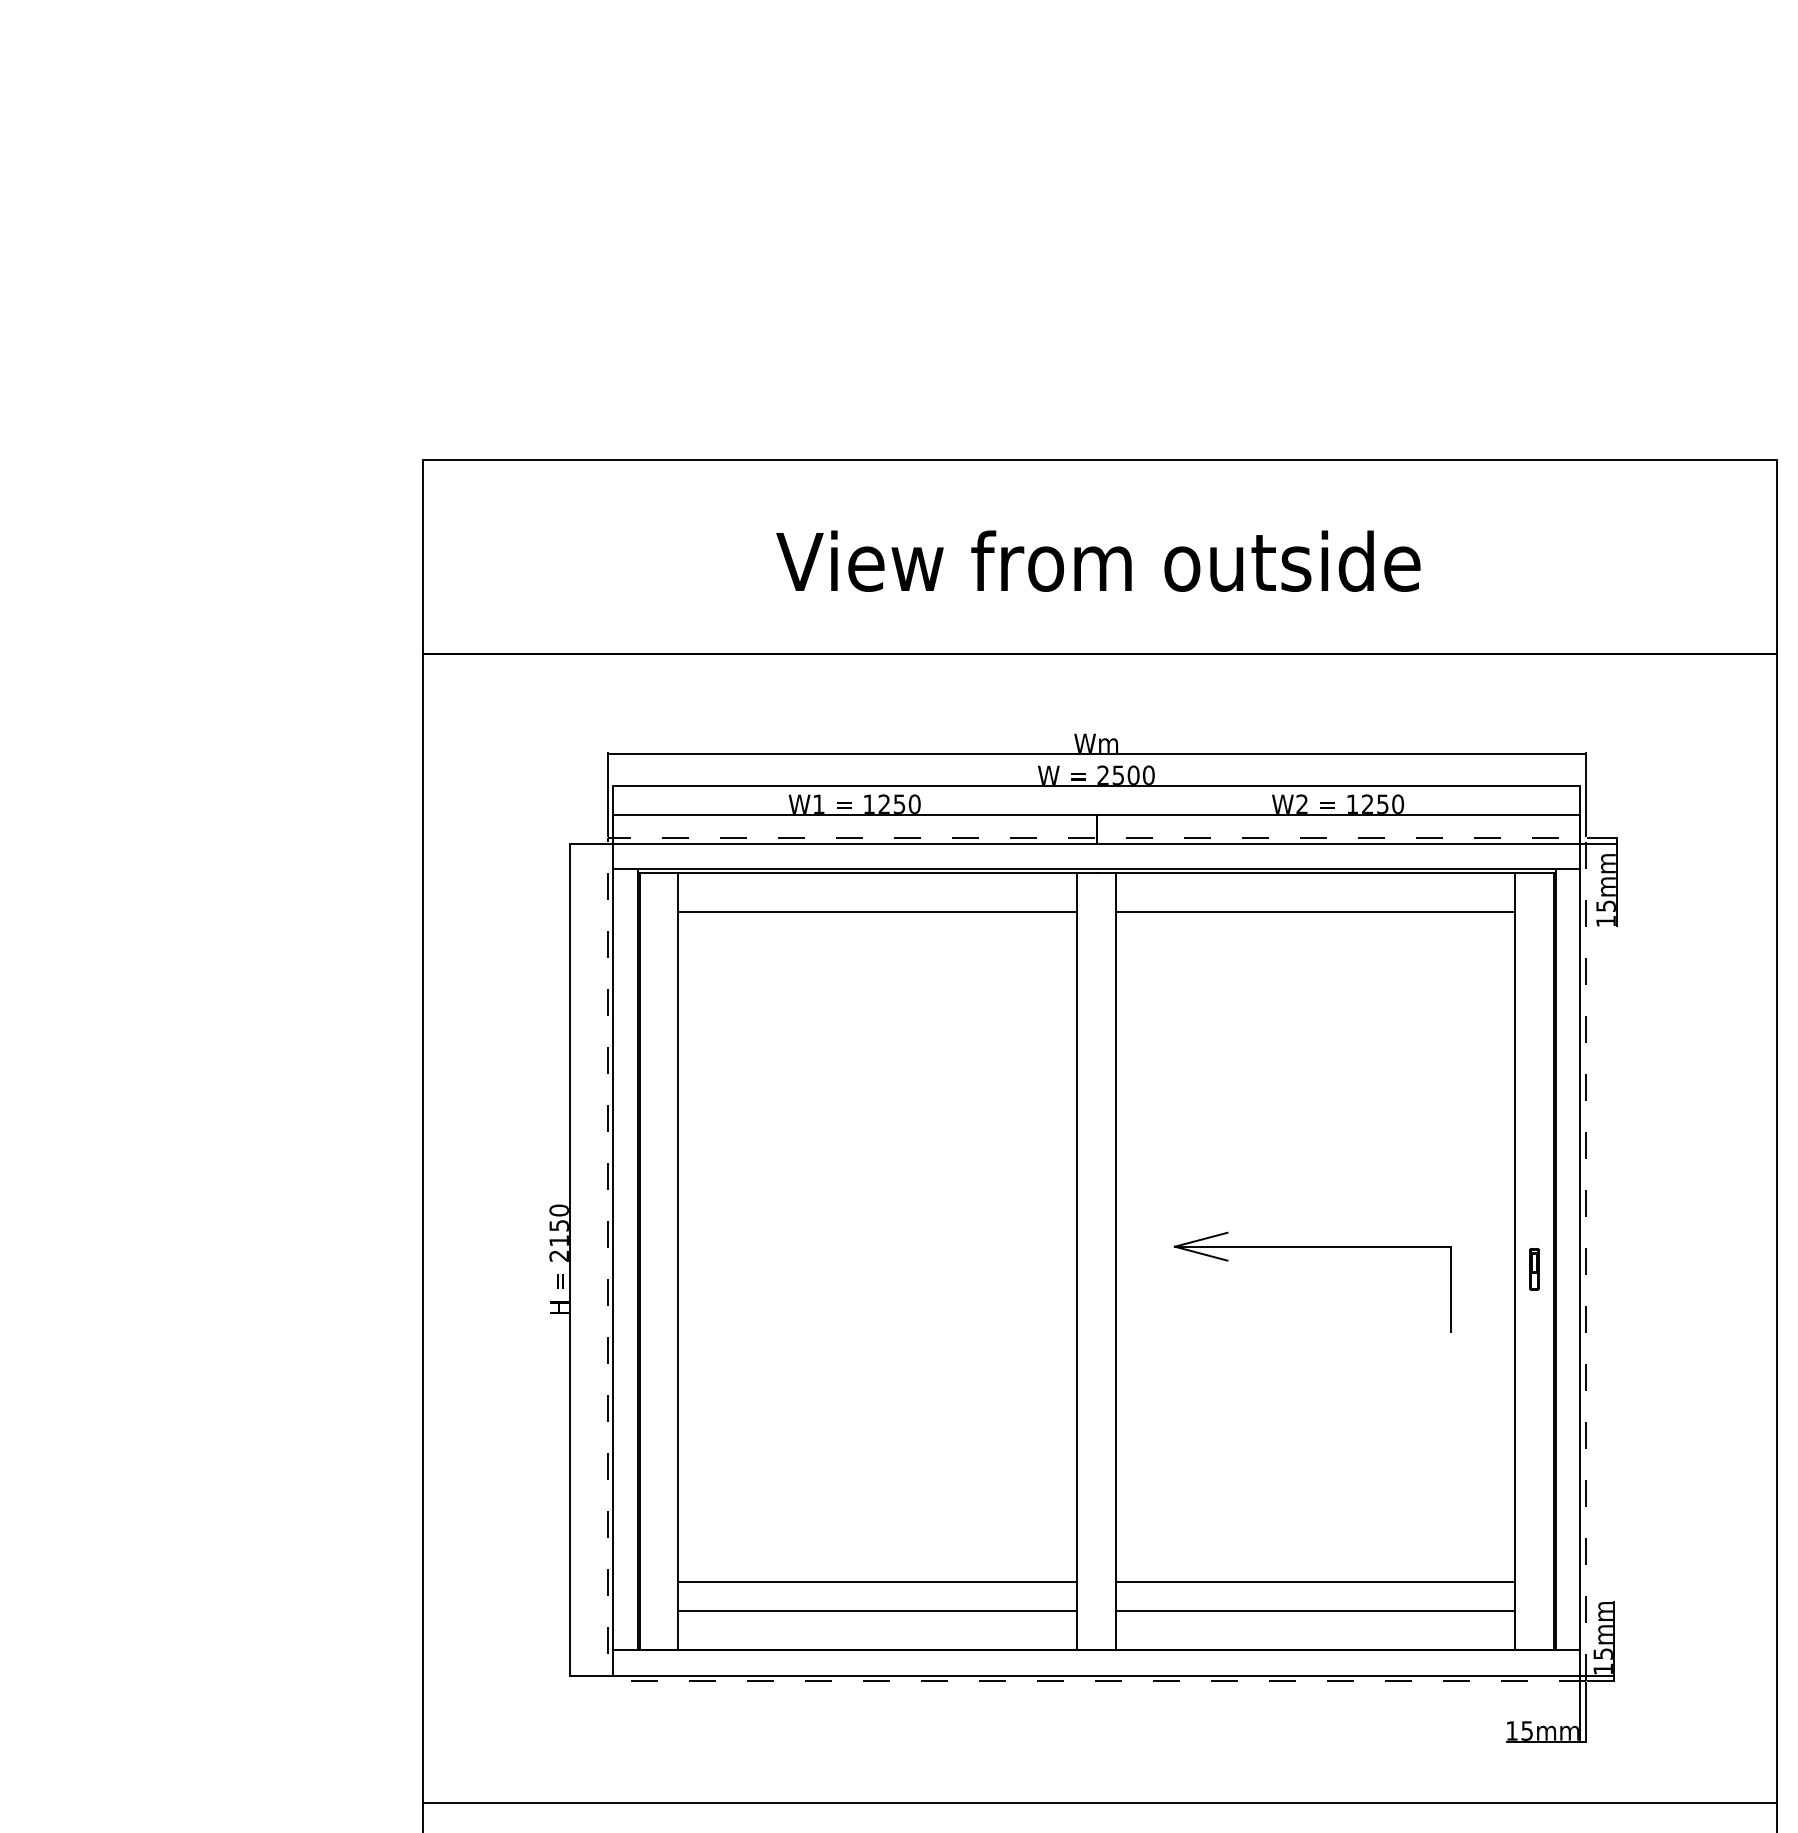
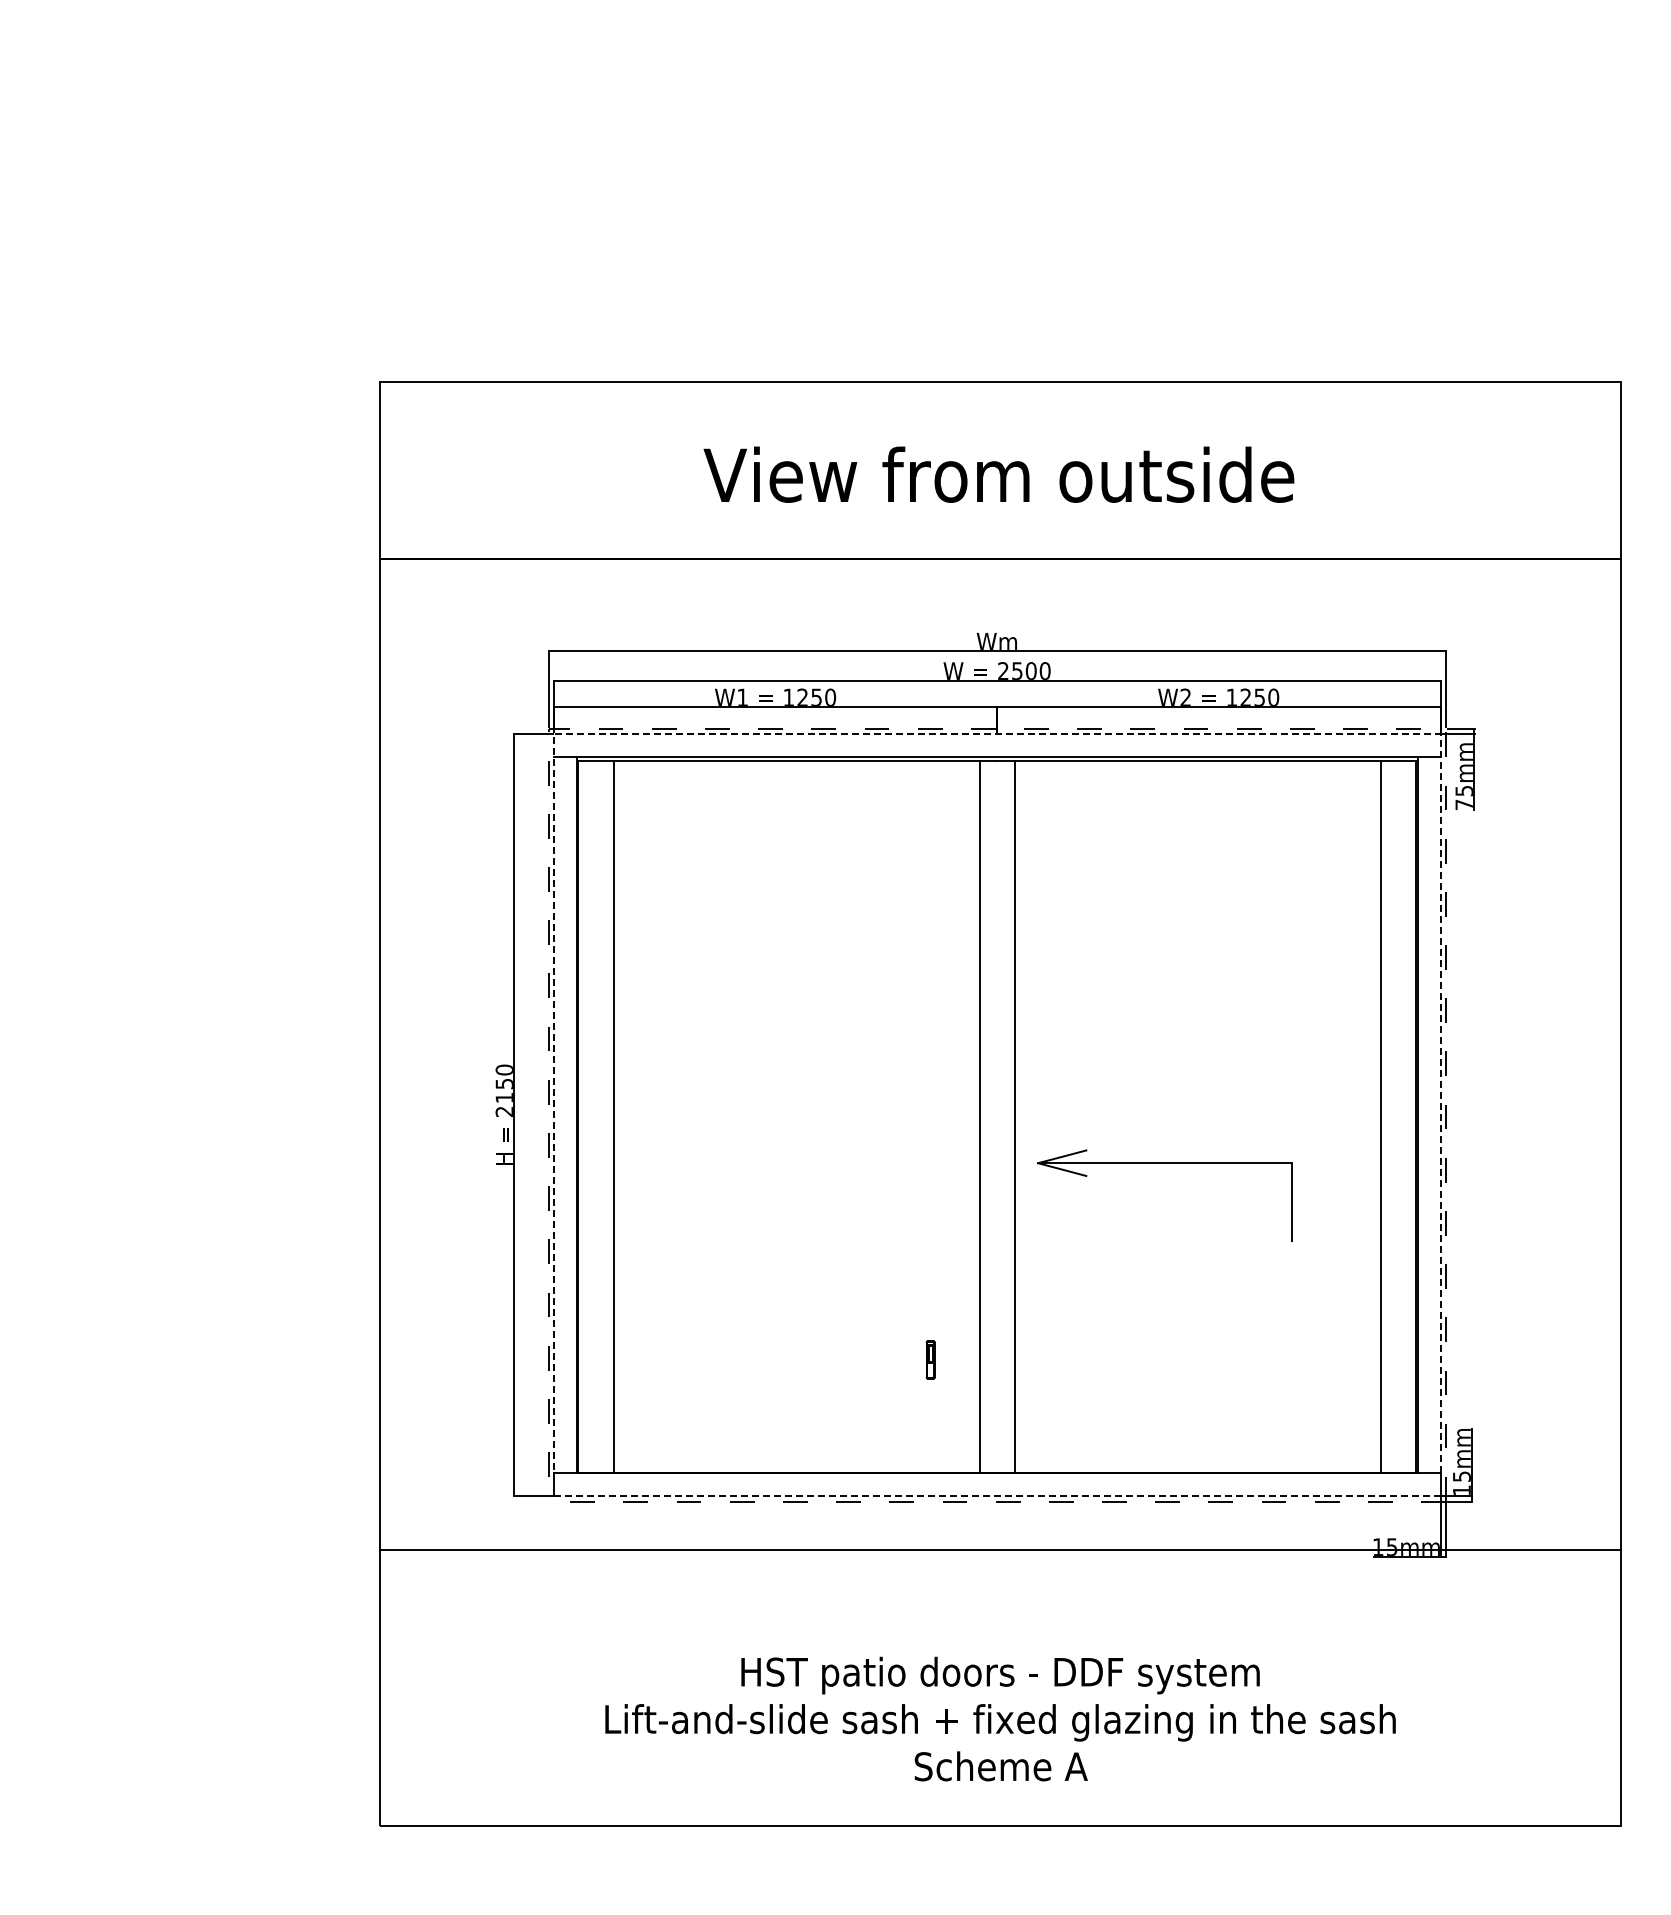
line: (1095, 844) -> (996, 734), solid -> dashed
line: (877, 912) -> (796, 796), removed
line: (1316, 912) -> (1198, 796), removed
text: (1605, 920) -> (1463, 804), 15mm -> 75mm
part: (1312, 1247) -> (1164, 1163), moved
part: (1534, 1268) -> (930, 1359), moved
line: (877, 1581) -> (796, 1410), removed
line: (1316, 1581) -> (1198, 1410), removed
line: (877, 1611) -> (796, 1437), removed
line: (1316, 1611) -> (1198, 1437), removed
line: (1095, 1675) -> (996, 1496), solid -> dashed
line: (1100, 1803) -> (1000, 1550), moved

